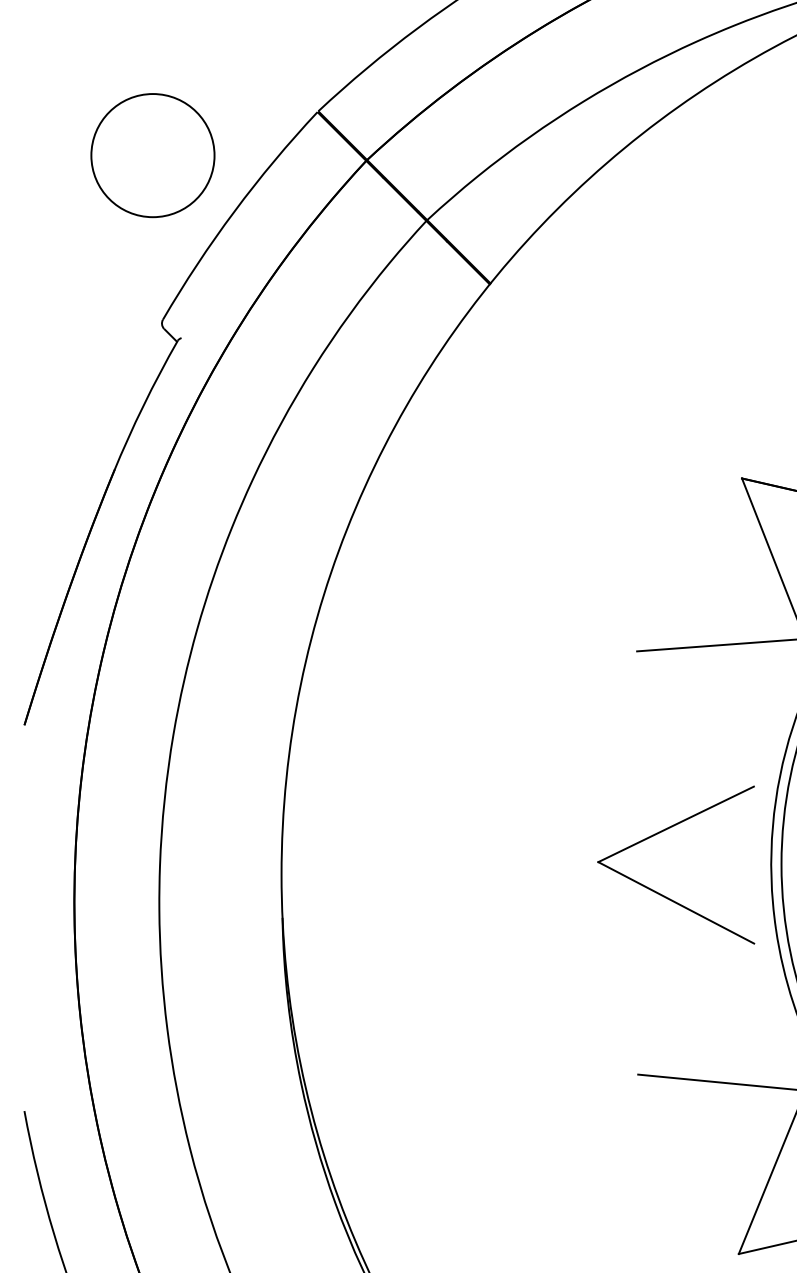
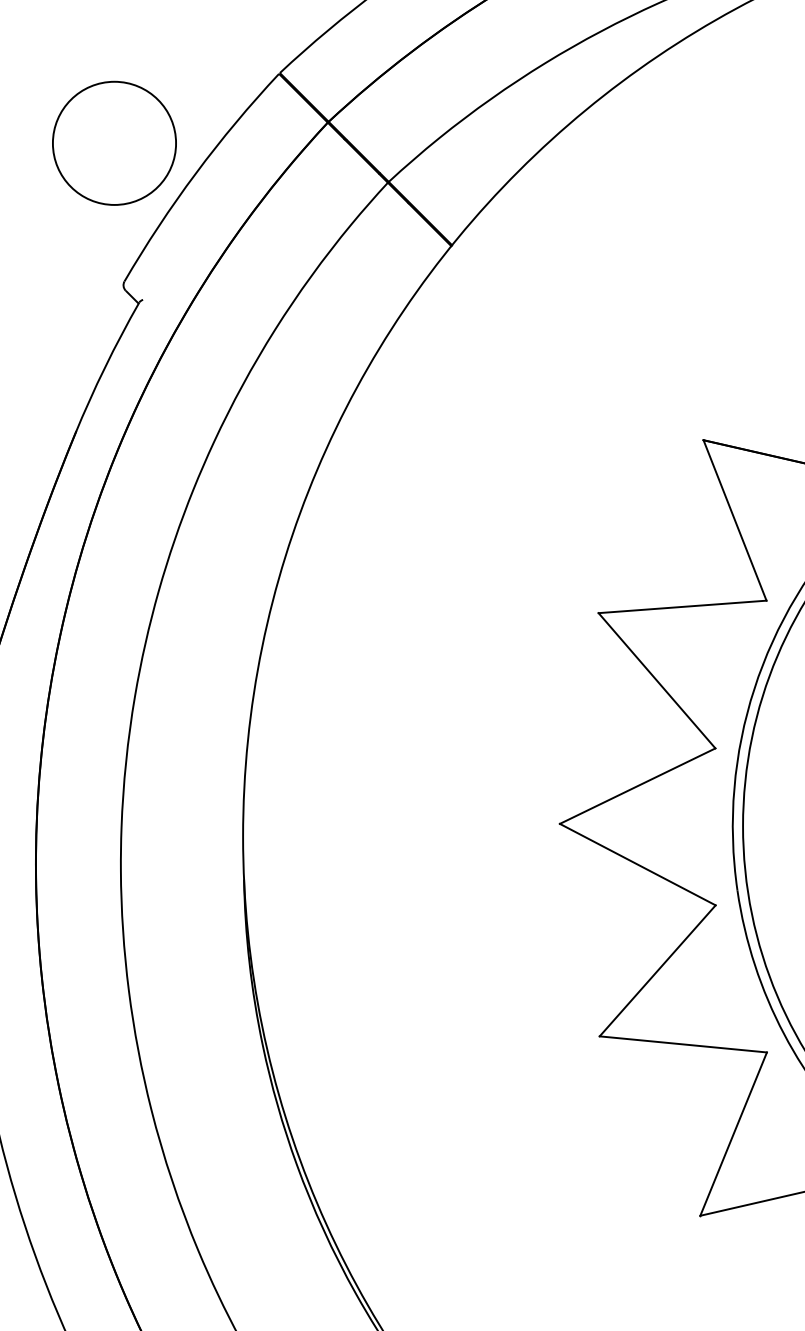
circle: (152, 154) -> (114, 142), moved
line: (694, 718) -> (656, 680), added
line: (695, 1008) -> (657, 970), added

